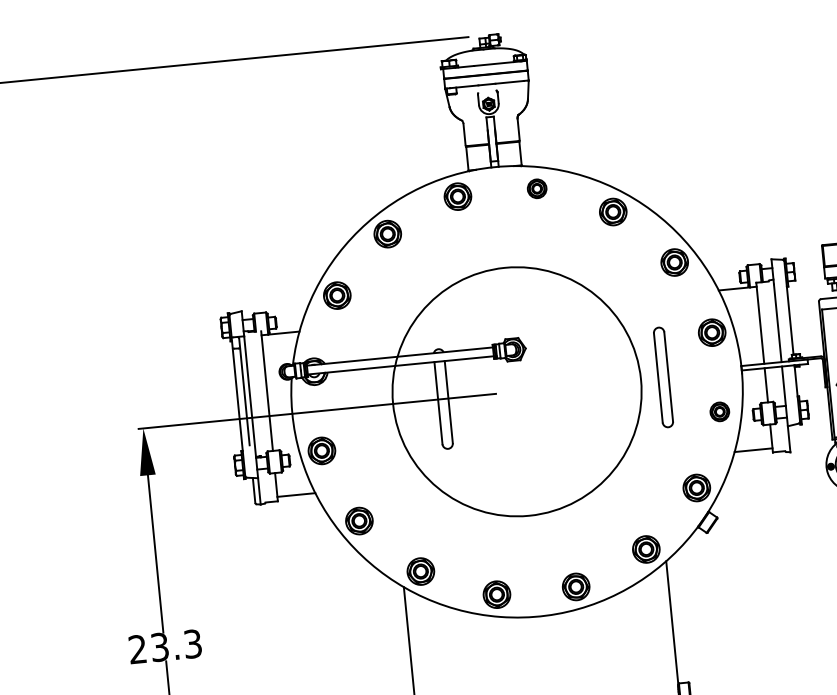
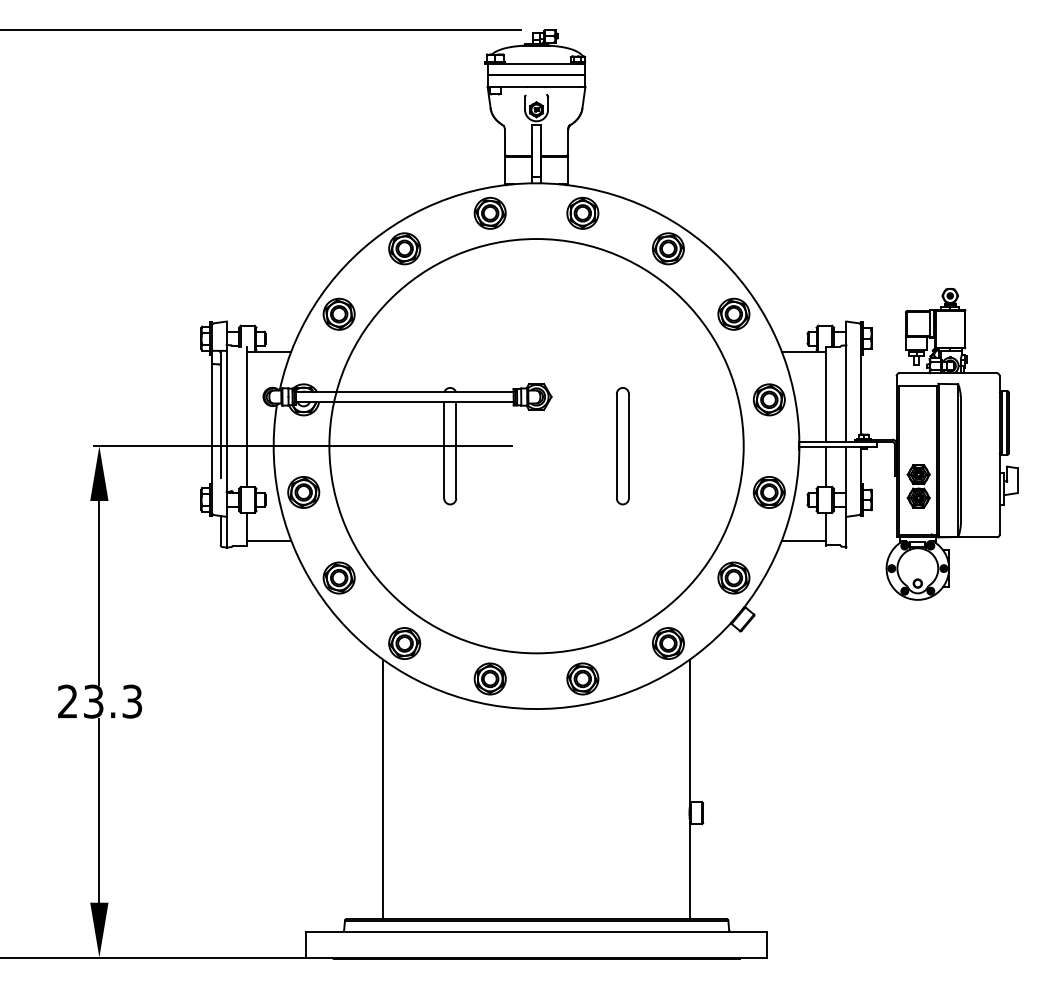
part: (536, 188) -> (582, 212), size x1.43
part: (663, 377) -> (622, 446), moved
circle: (517, 392) -> (536, 446), size x1.43
part: (719, 411) -> (768, 492), size x1.43

